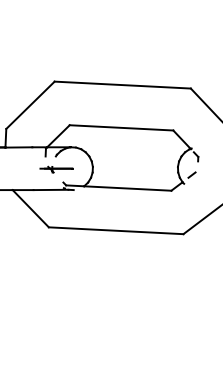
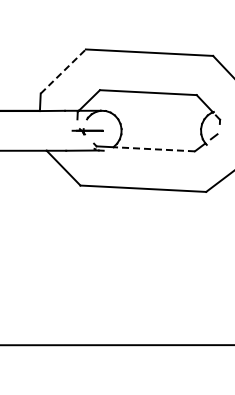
line: (30, 105) -> (63, 71), solid -> dashed
line: (128, 188) -> (154, 149), solid -> dashed

